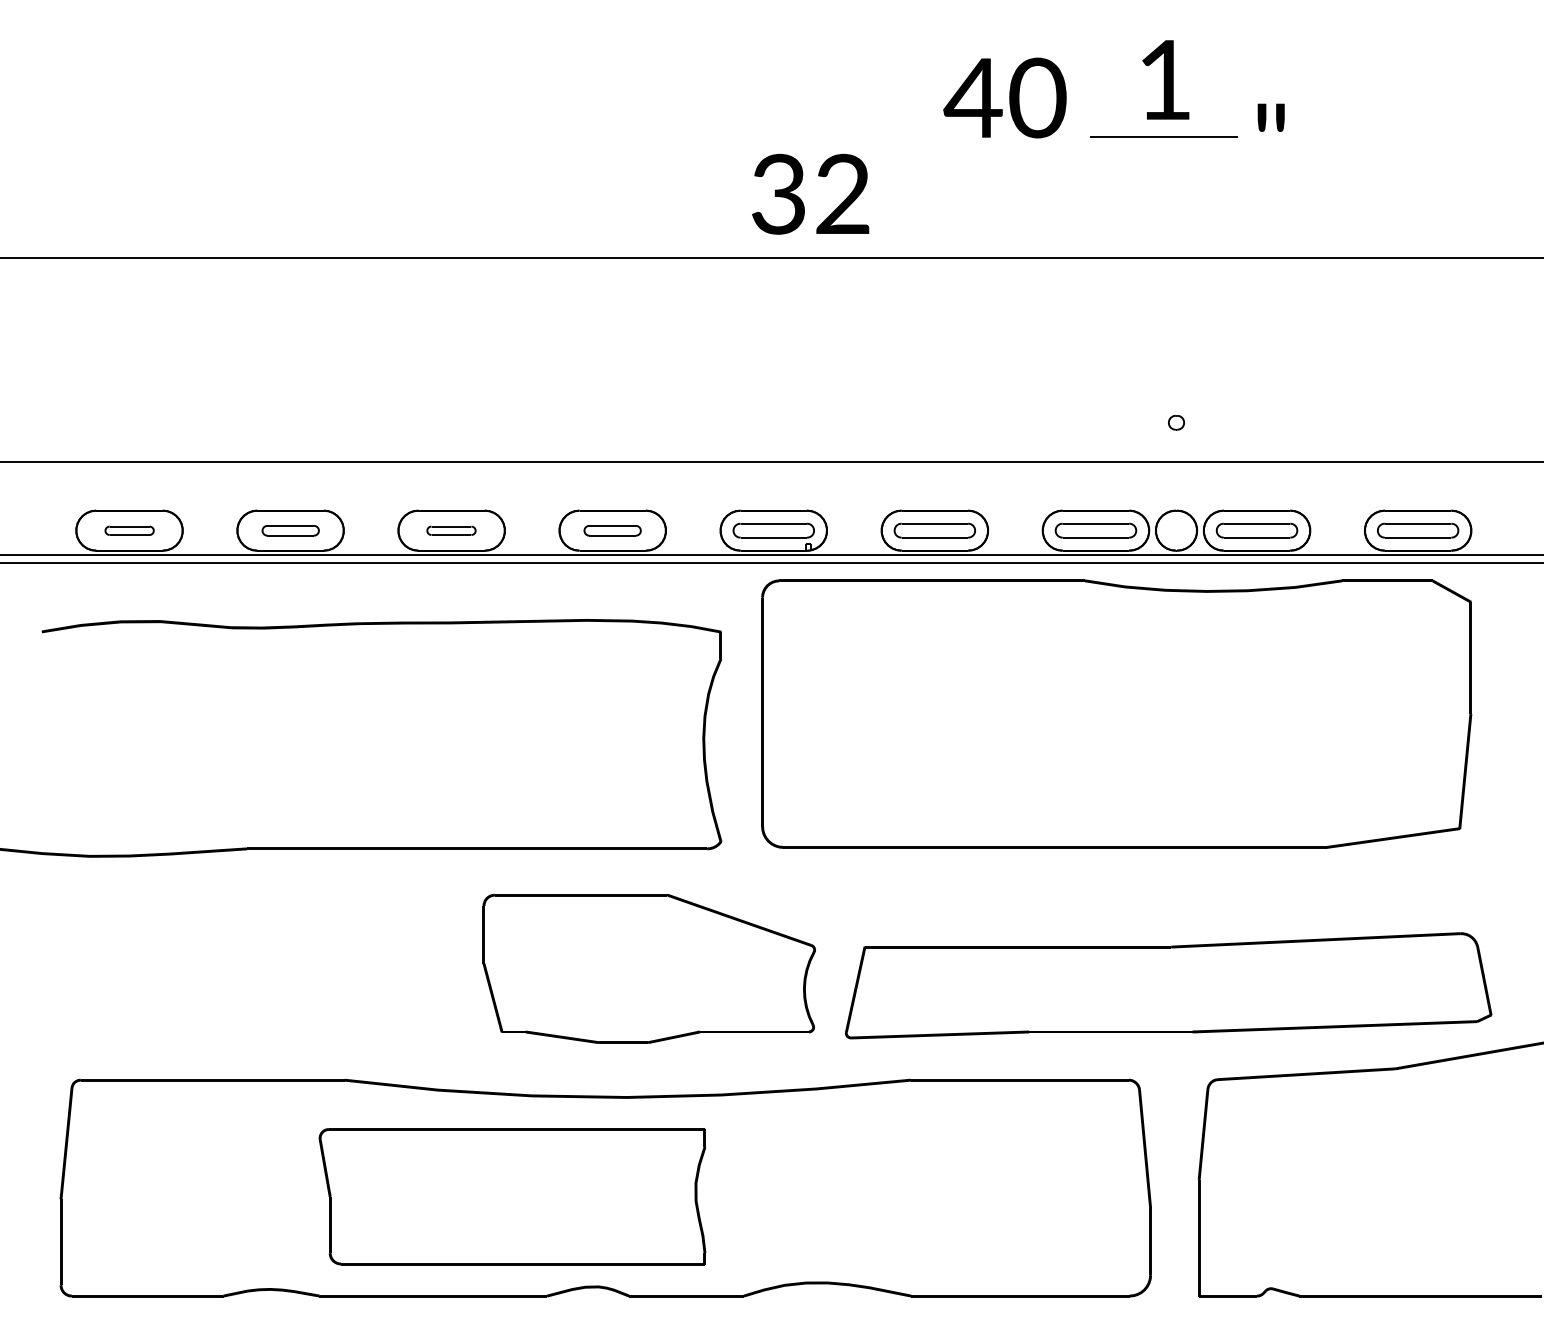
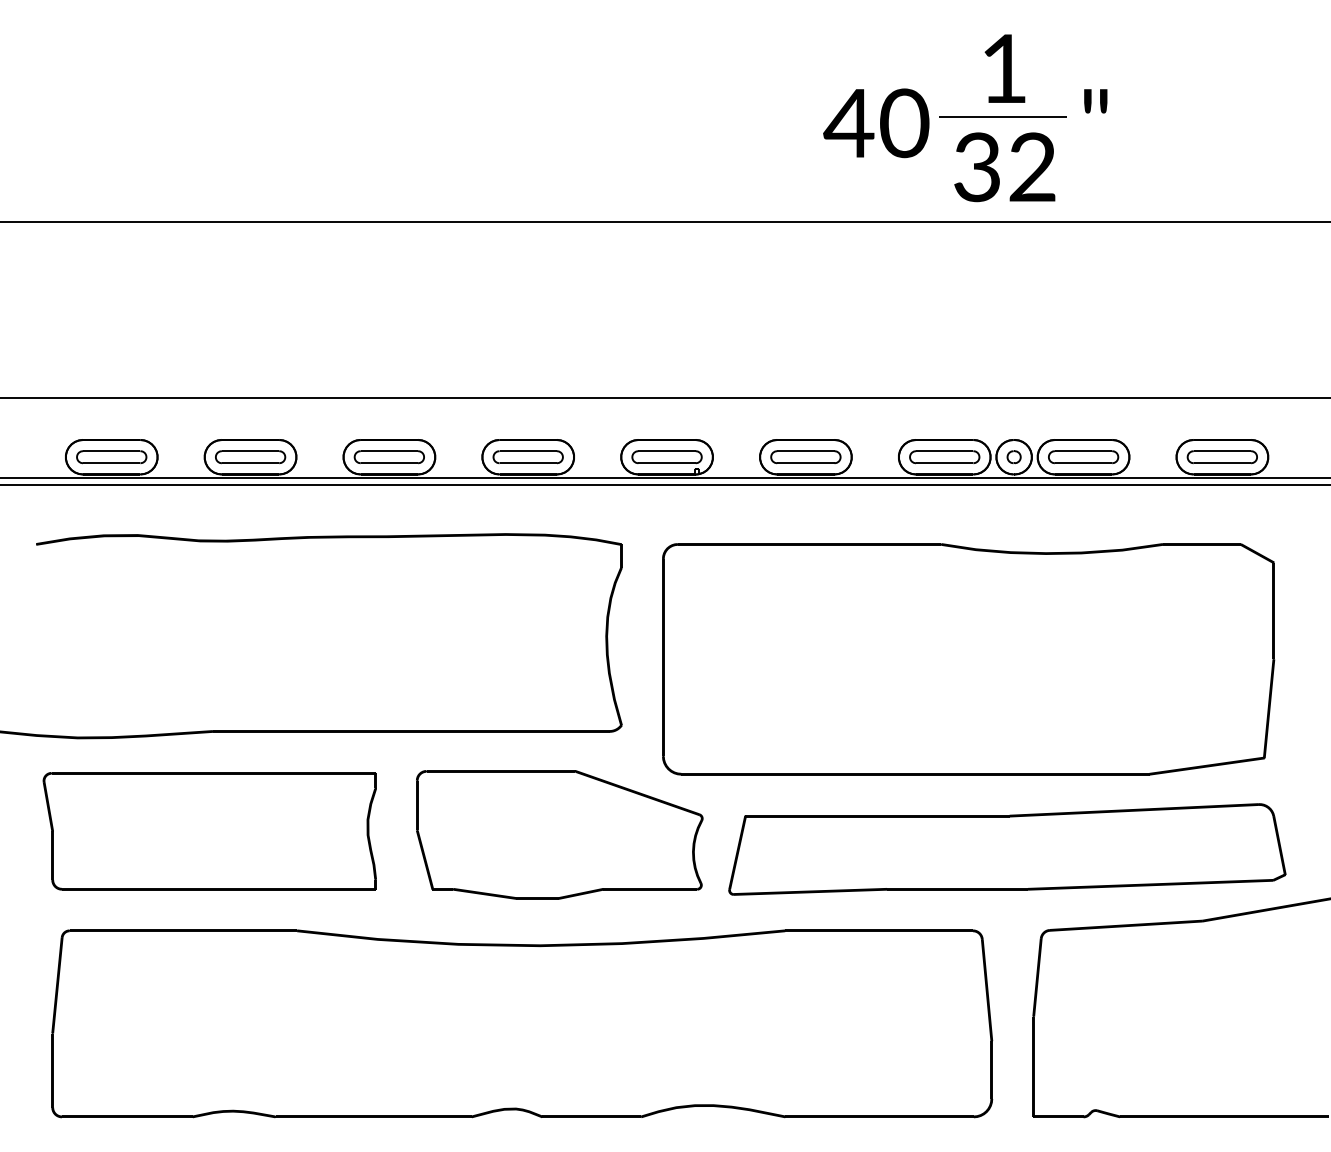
text: (1005, 98) -> (876, 123), moved
text: (810, 194) -> (1004, 167), moved
part: (1175, 423) -> (1013, 457), moved
part: (129, 531) -> (111, 457), size x1.67
part: (290, 531) -> (250, 457), size x1.43
part: (450, 531) -> (388, 457), size x1.67
part: (611, 531) -> (527, 457), size x1.43
part: (1116, 714) -> (968, 659), moved
part: (512, 1196) -> (209, 831), moved

